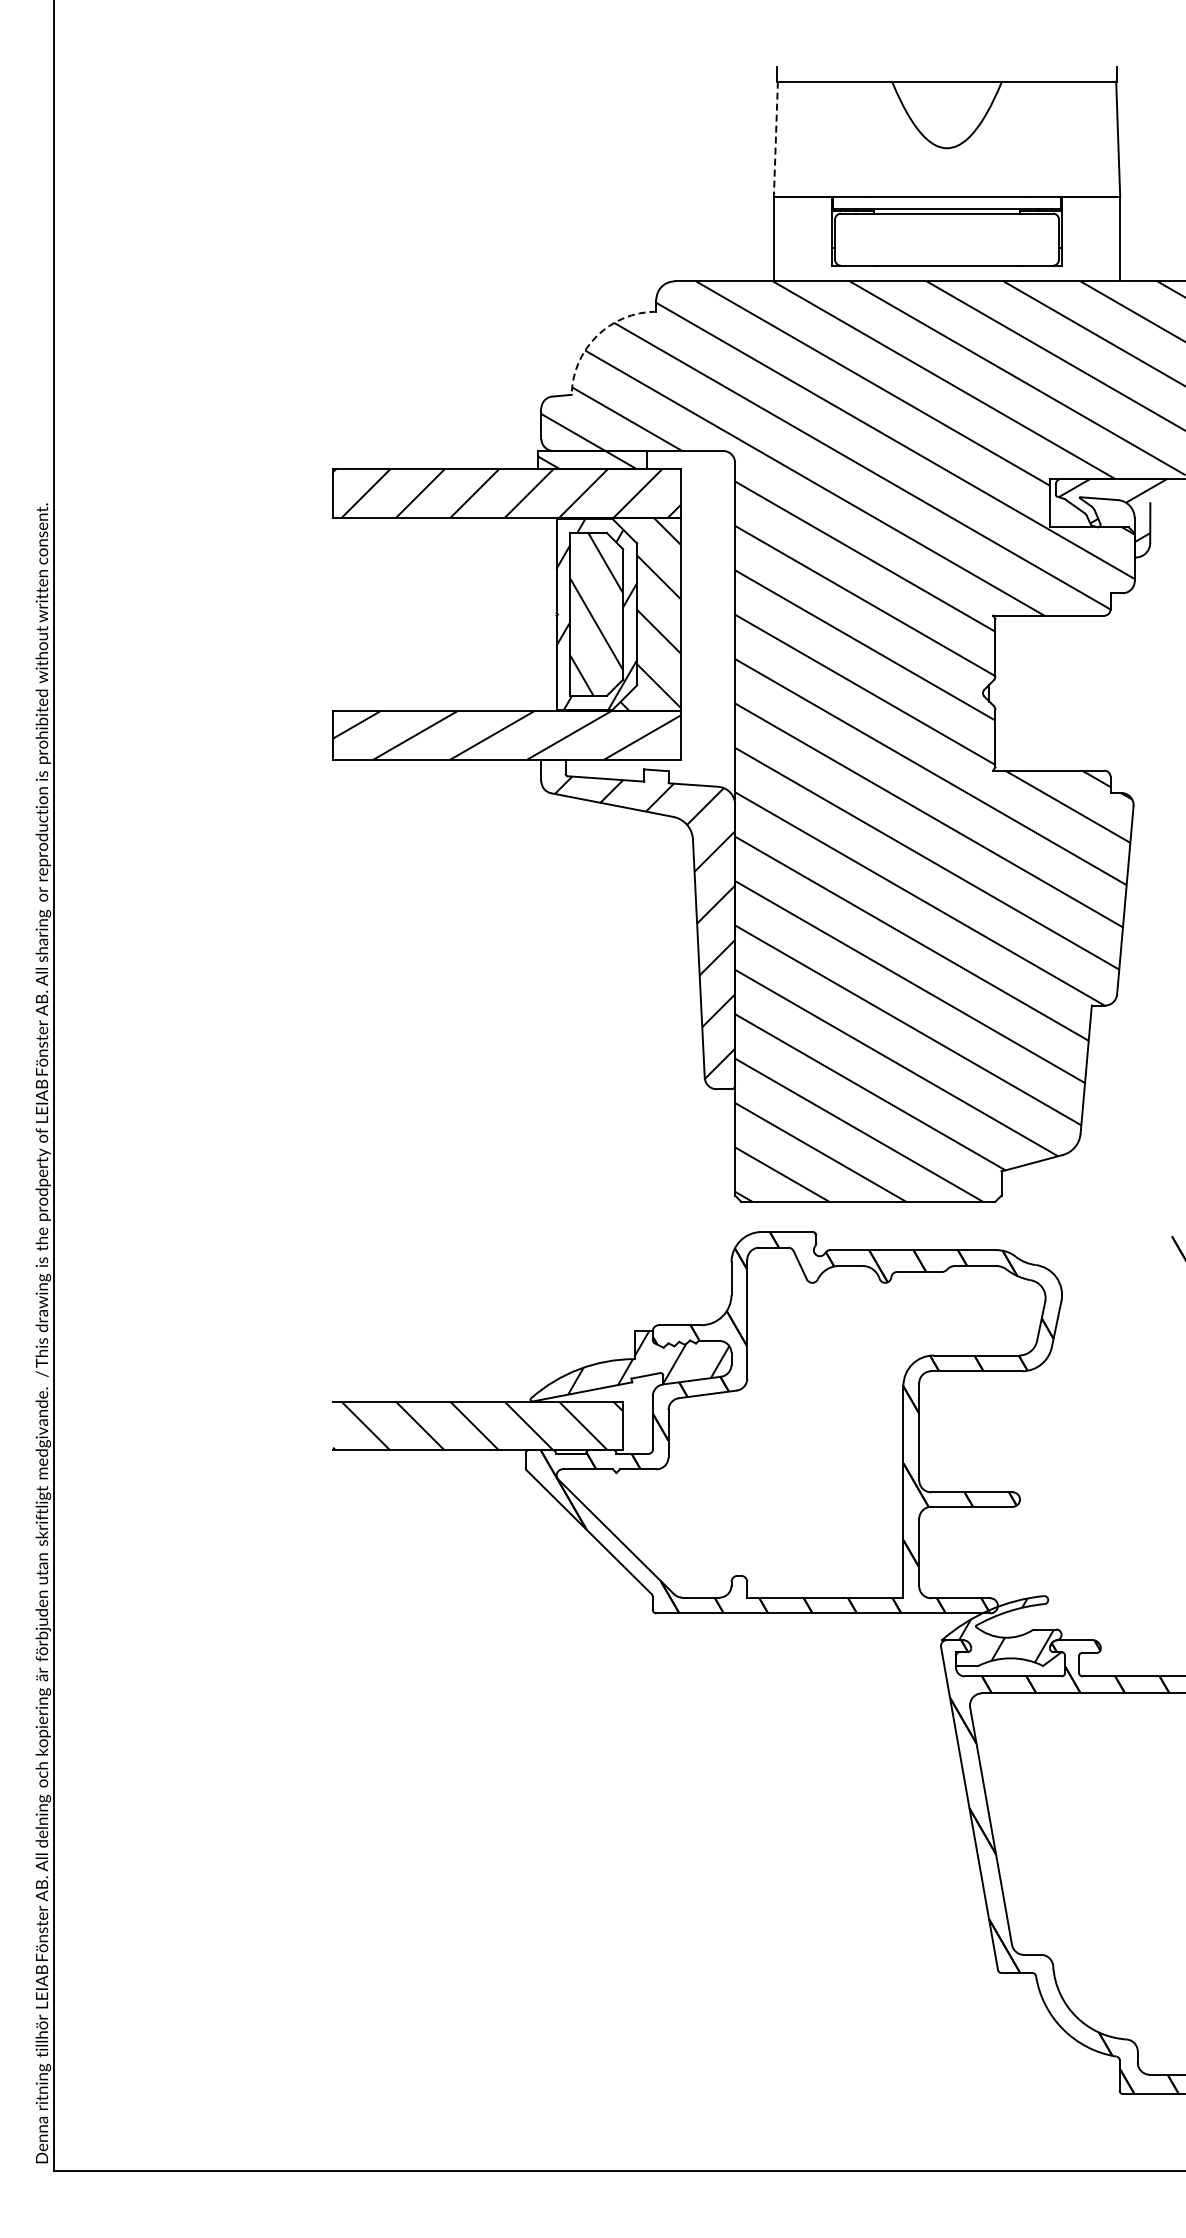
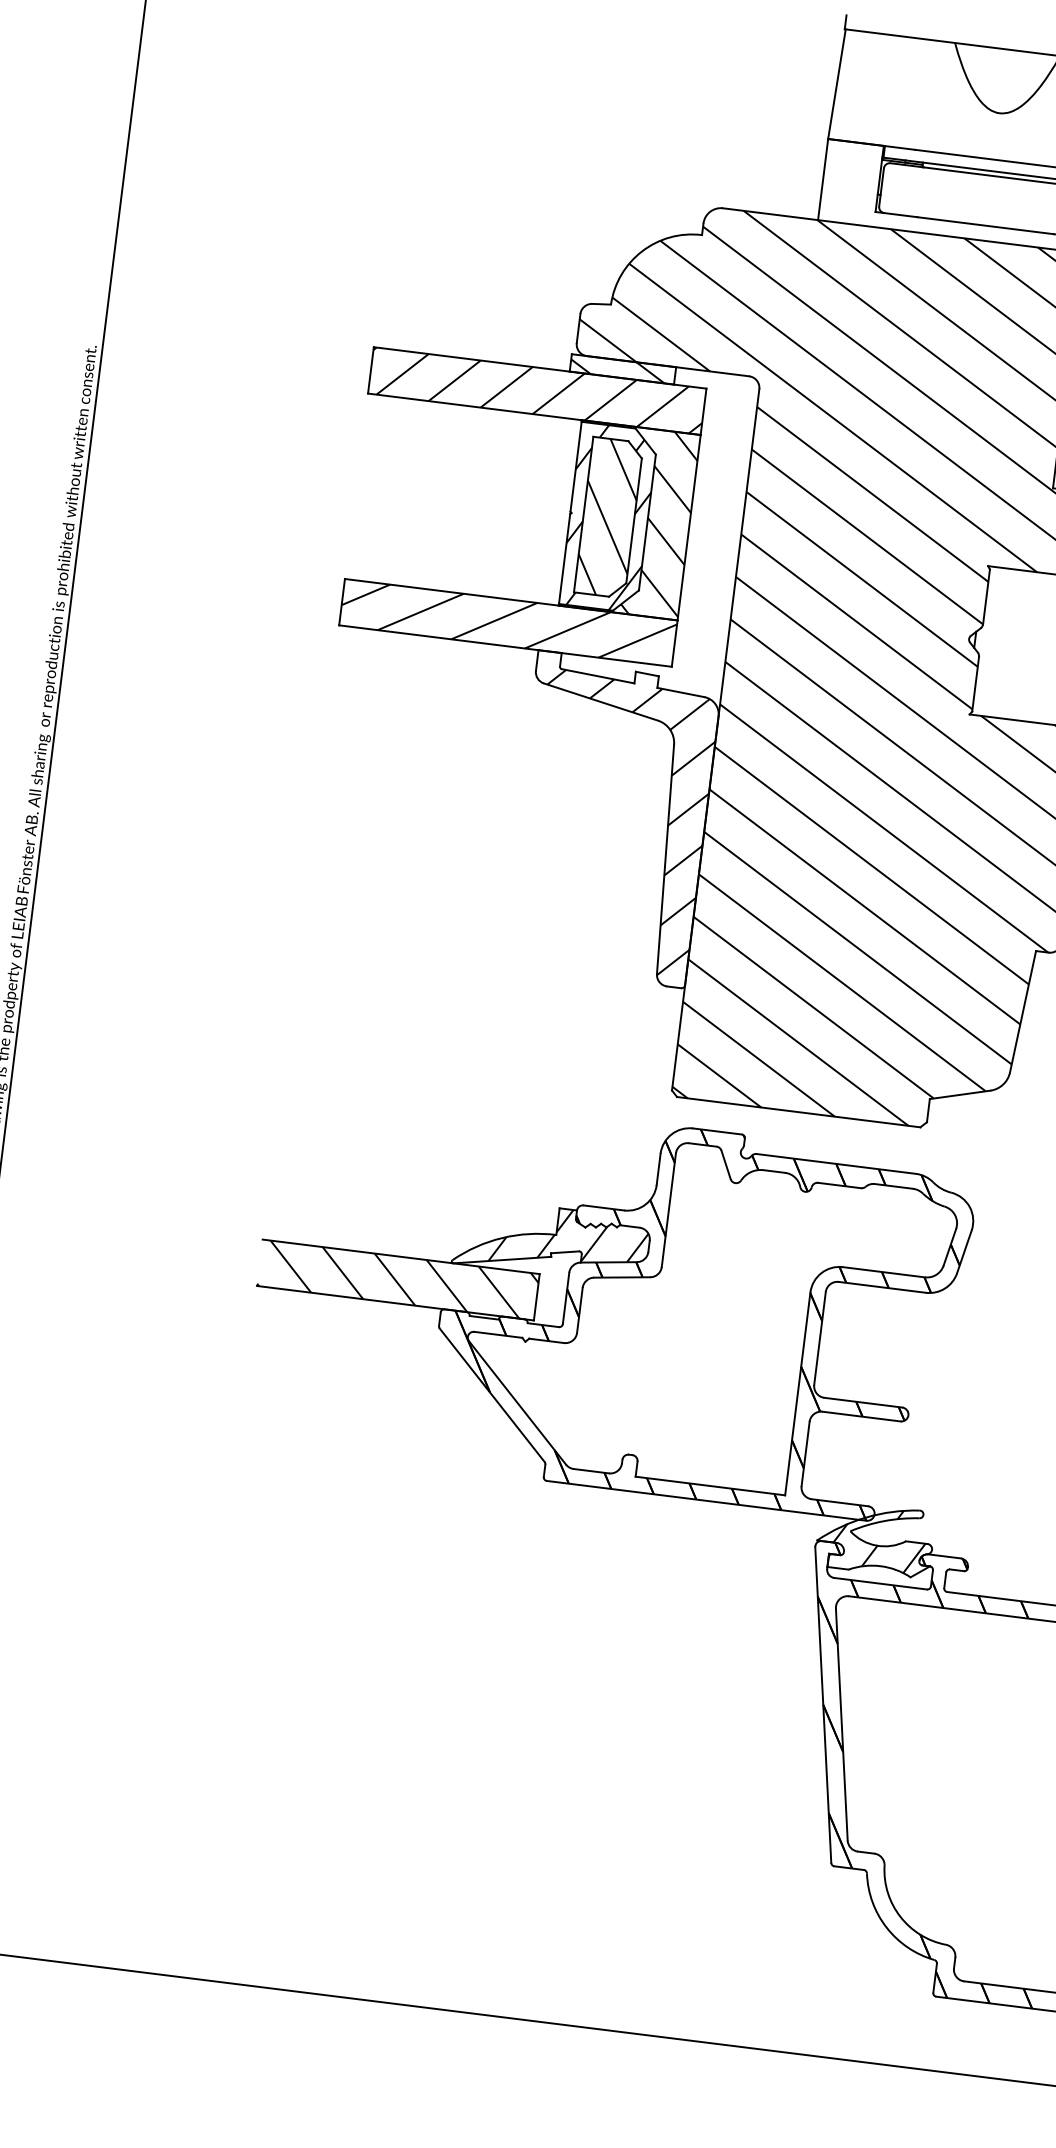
line: (775, 139) -> (836, 84), dashed -> solid
arc: (597, 335) -> (642, 250), dashed -> solid

